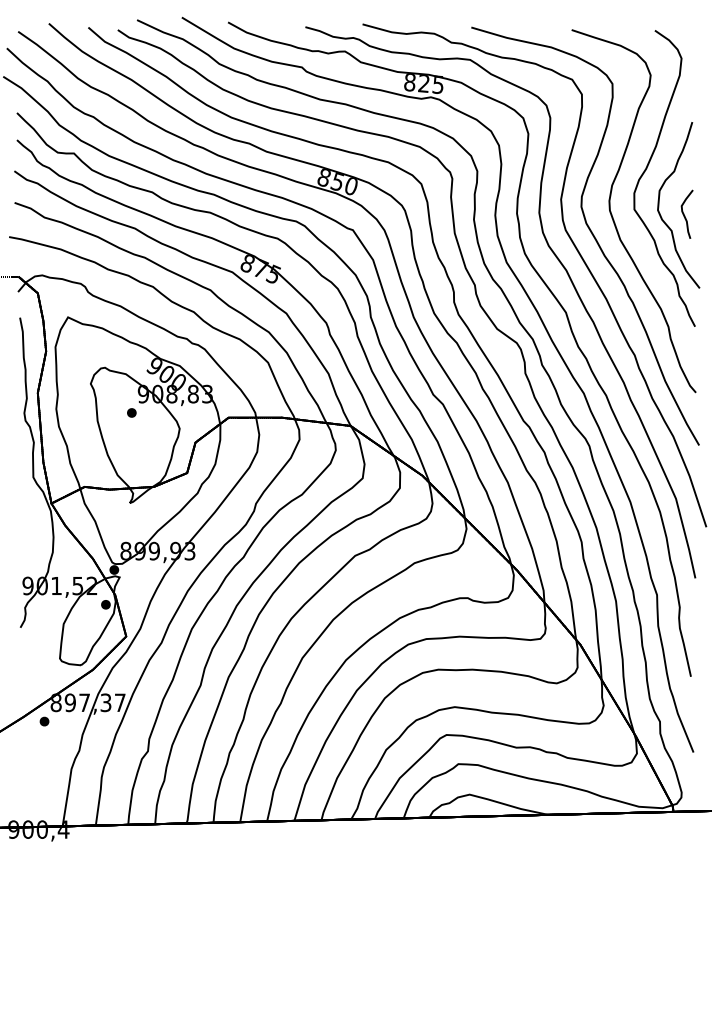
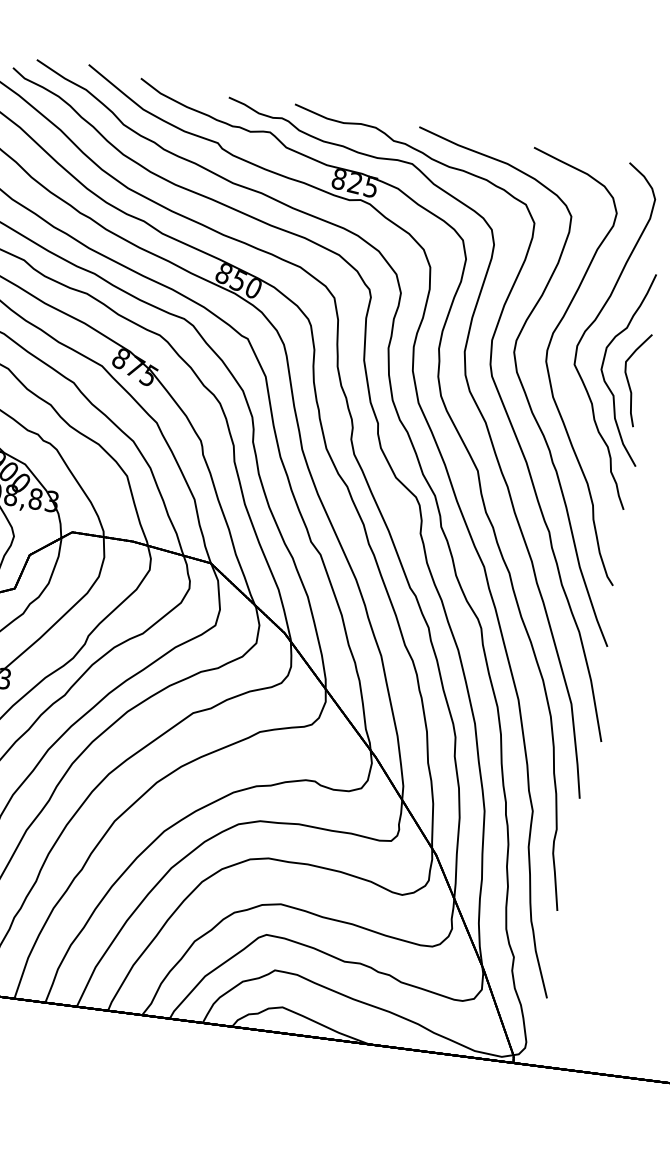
part: (687, 214) -> (634, 379), size x1.67

